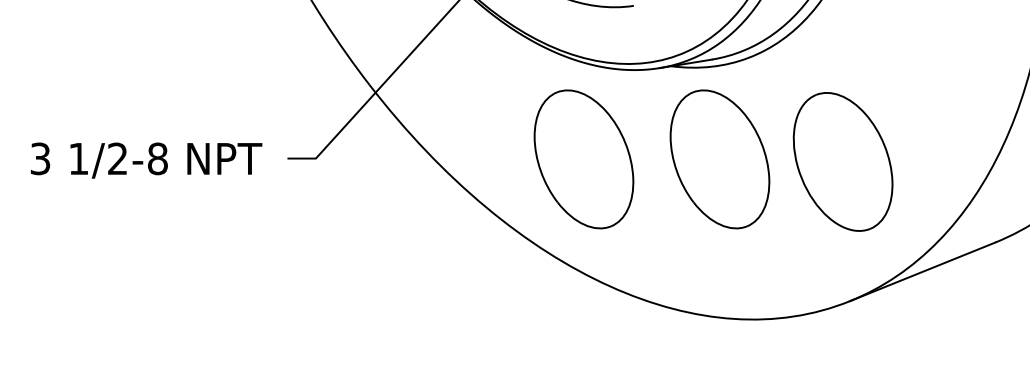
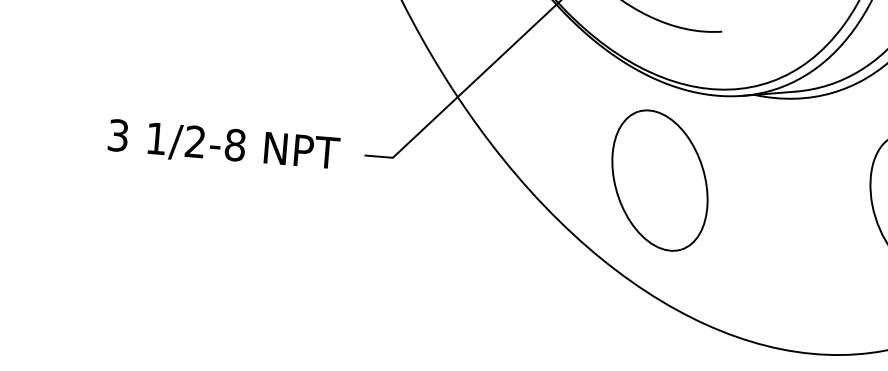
part: (719, 159) -> (795, 191), removed

